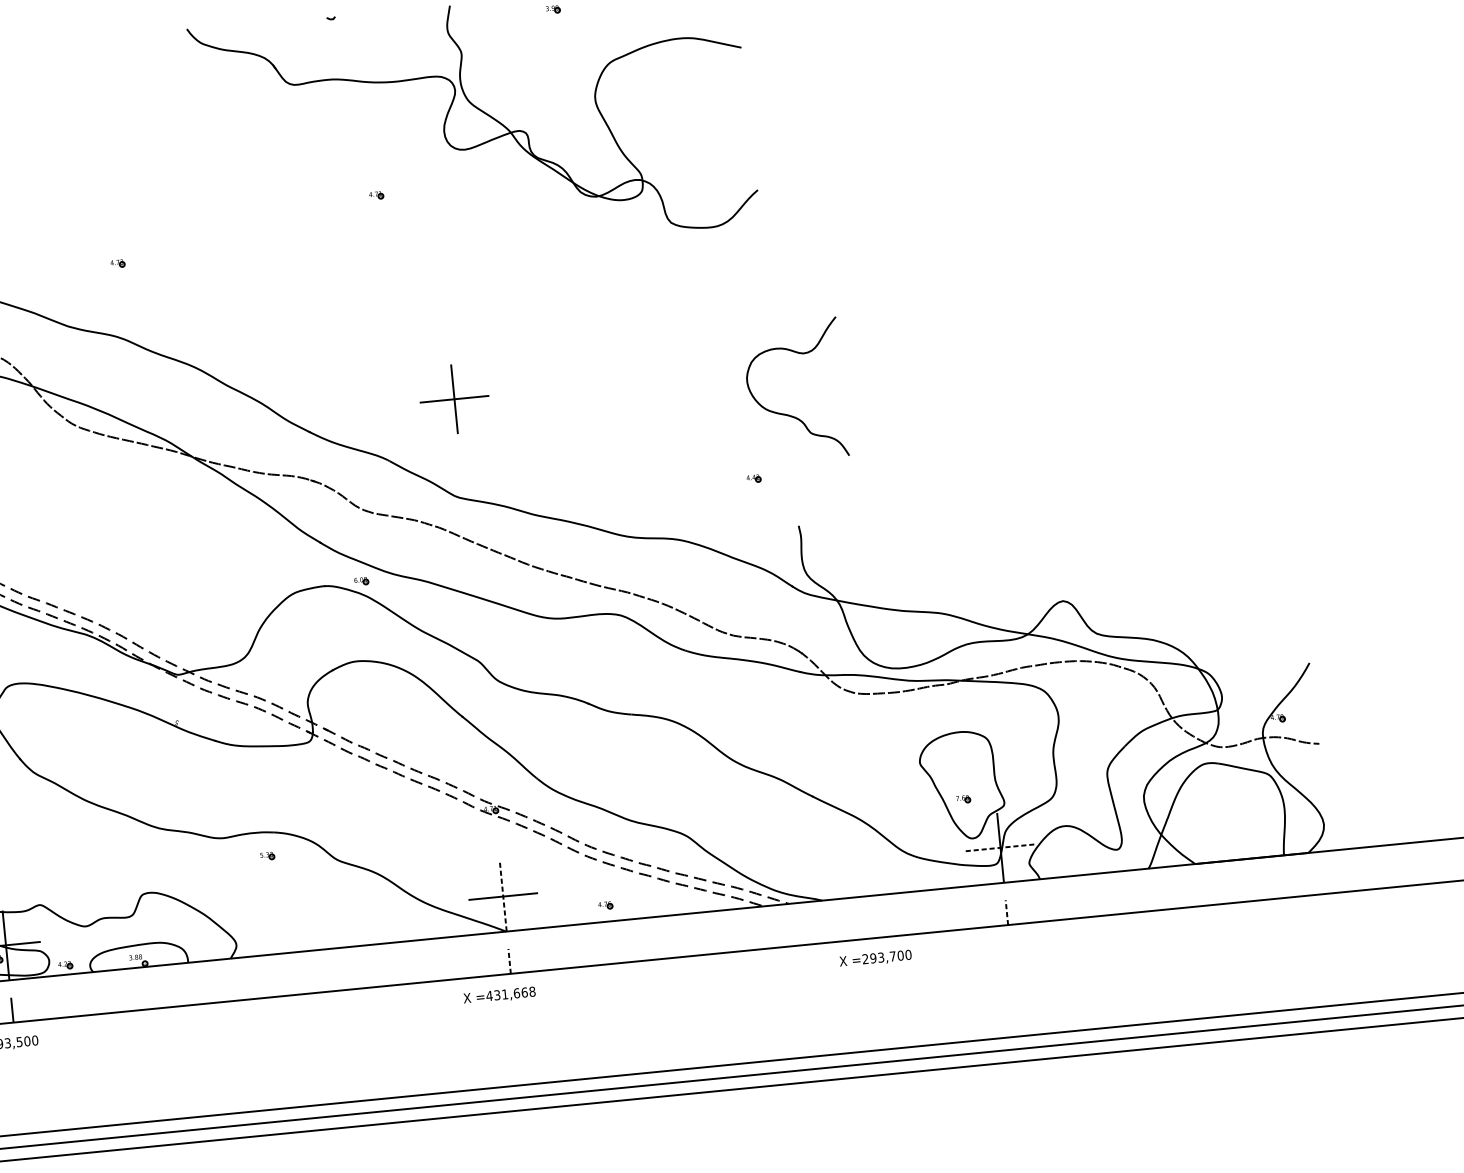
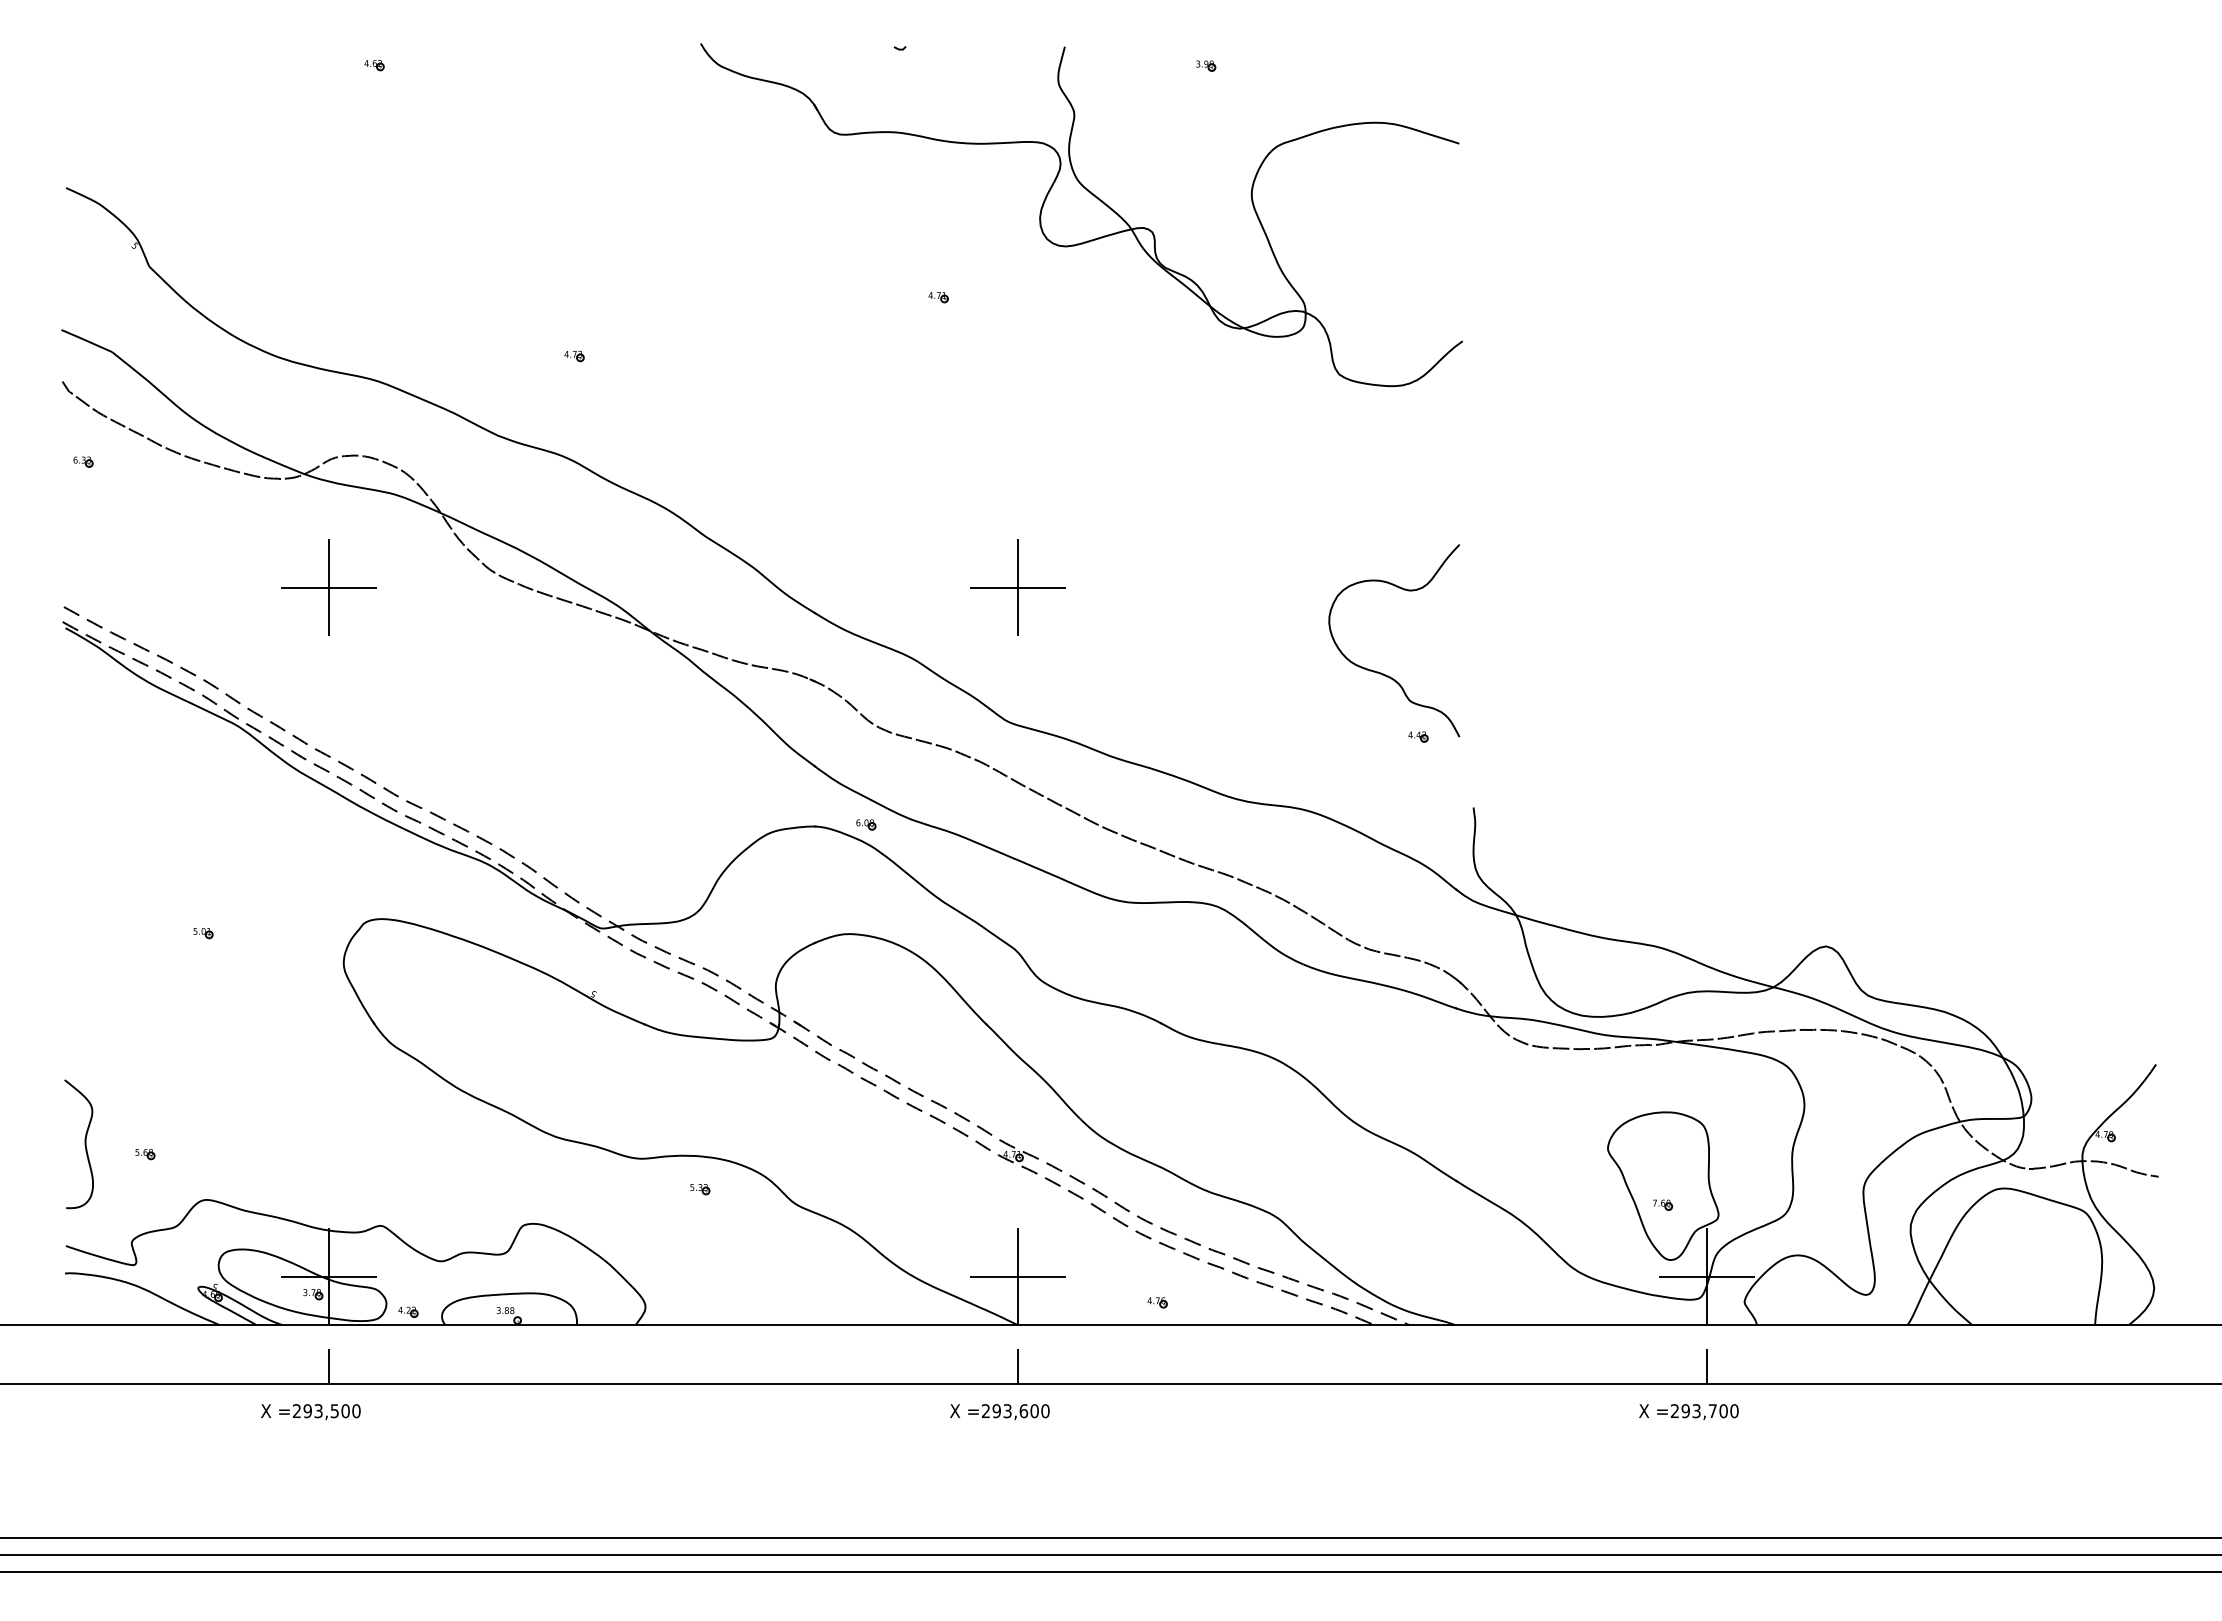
curve: (788, 414) -> (1381, 672), moved
line: (1000, 847) -> (1707, 1276), dashed -> solid
line: (503, 896) -> (1018, 1276), dashed -> solid
line: (1007, 911) -> (1707, 1365), dashed -> solid
text: (875, 959) -> (1688, 1412), moved
line: (509, 960) -> (1018, 1365), dashed -> solid
text: (510, 994) -> (1015, 1411), =431,668 -> =293,600

